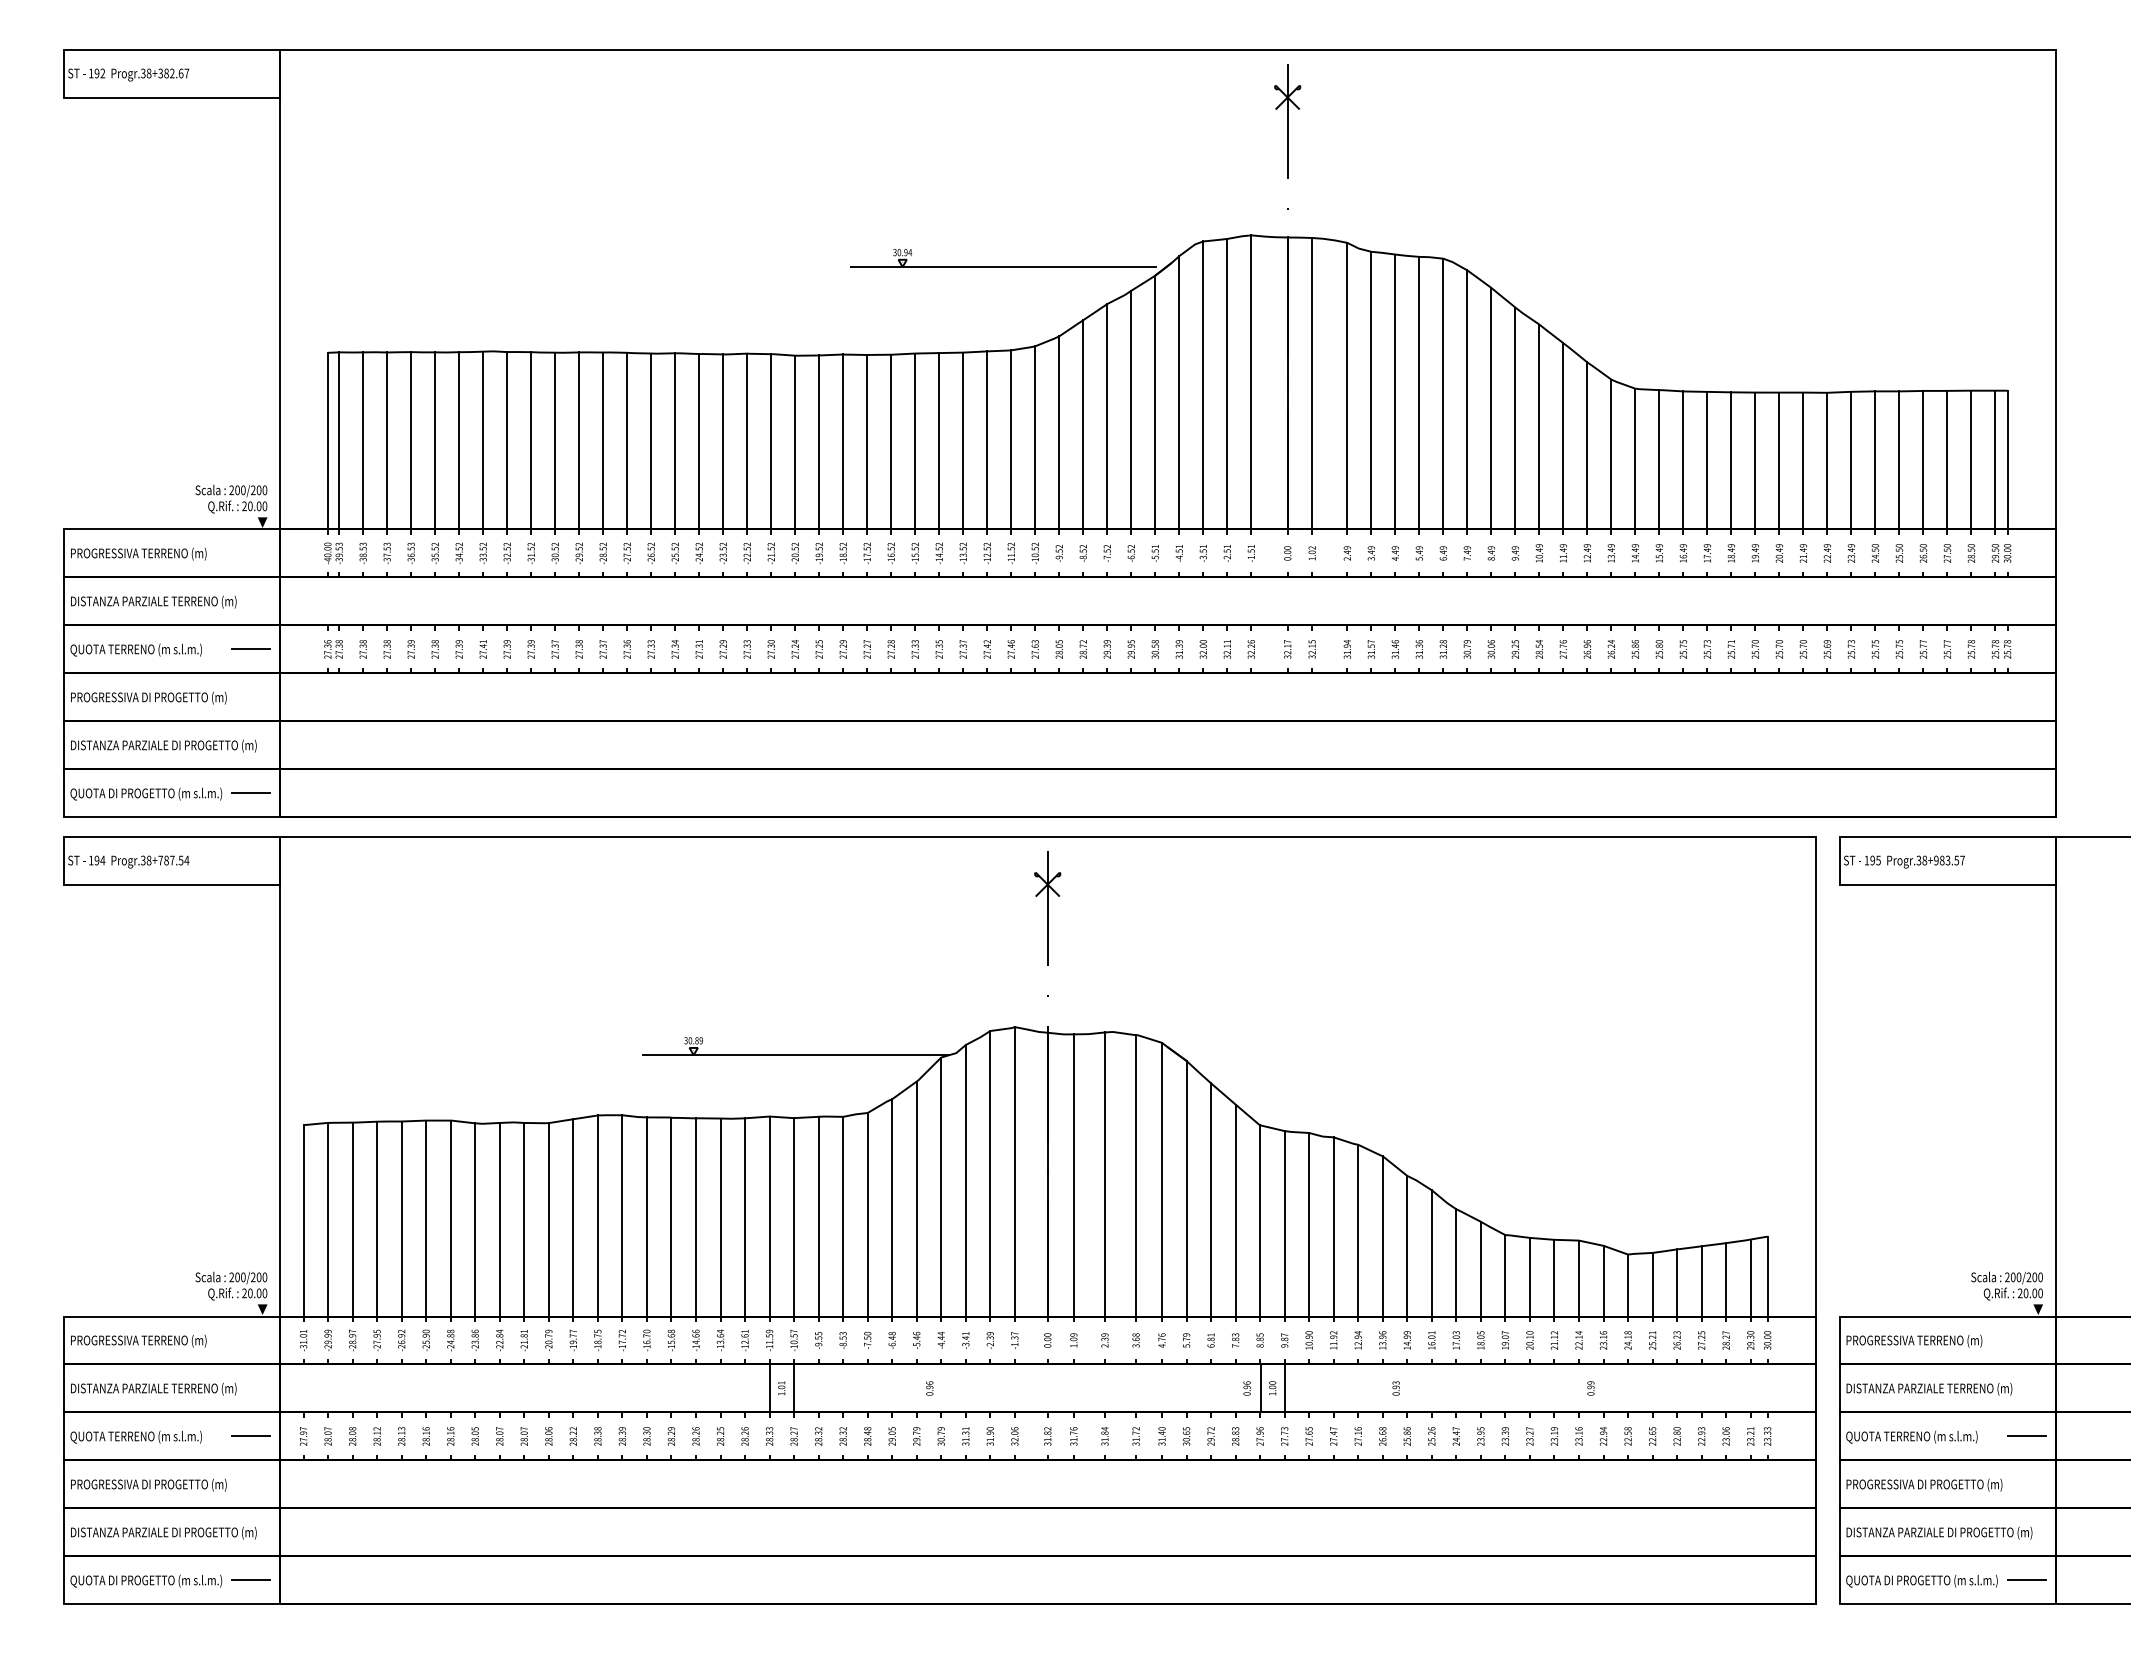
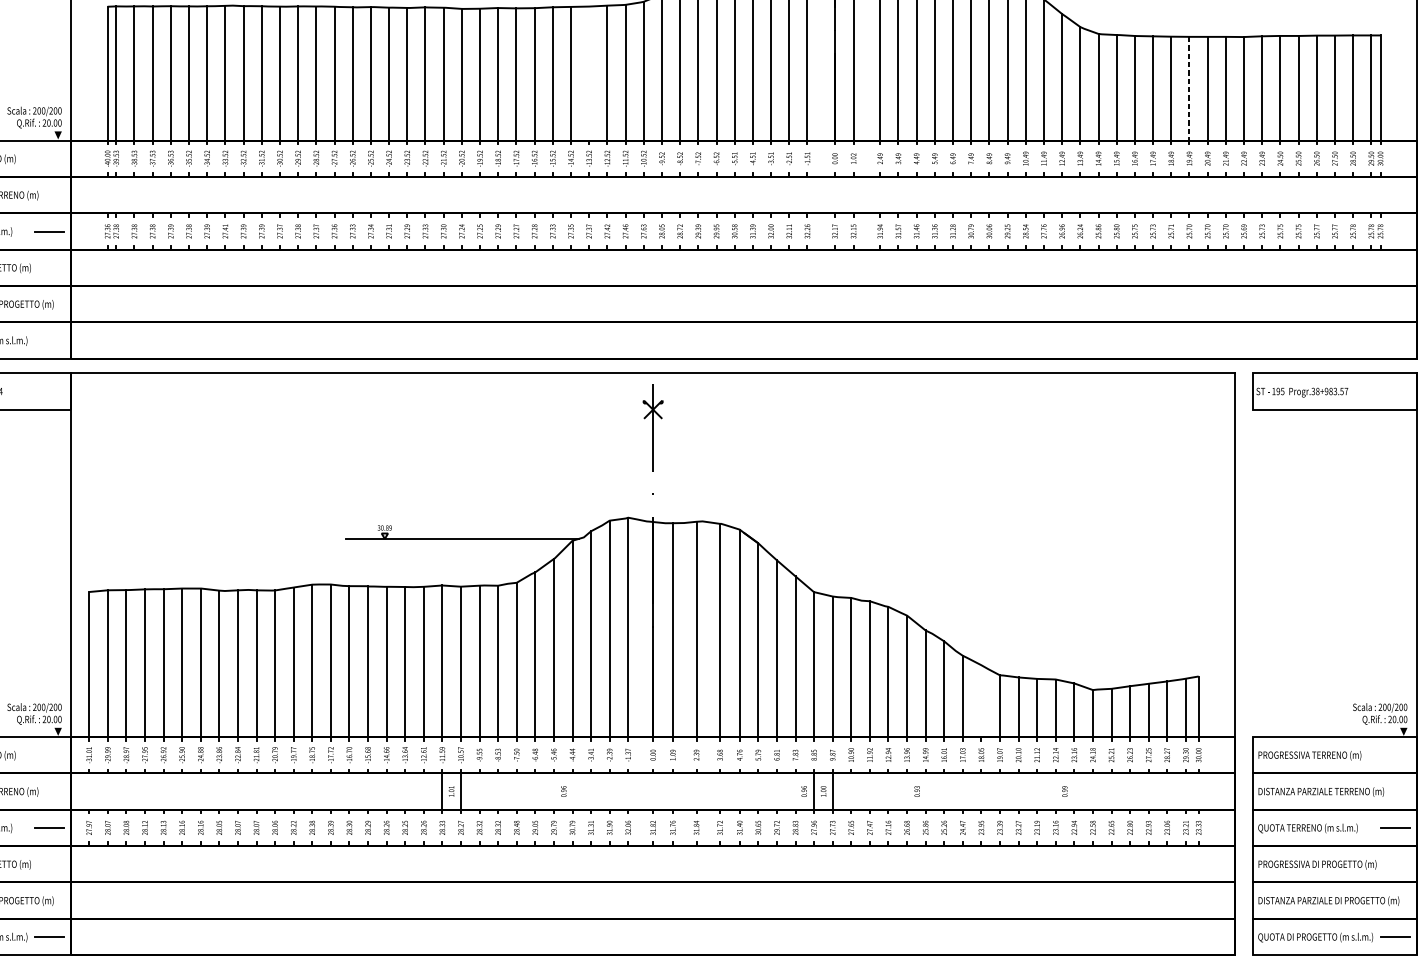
line: (963, 440) -> (589, 73), removed
line: (1755, 461) -> (1189, 89), solid -> dashed
line: (250, 792) -> (49, 339), removed
line: (1480, 1268) -> (981, 700), removed

